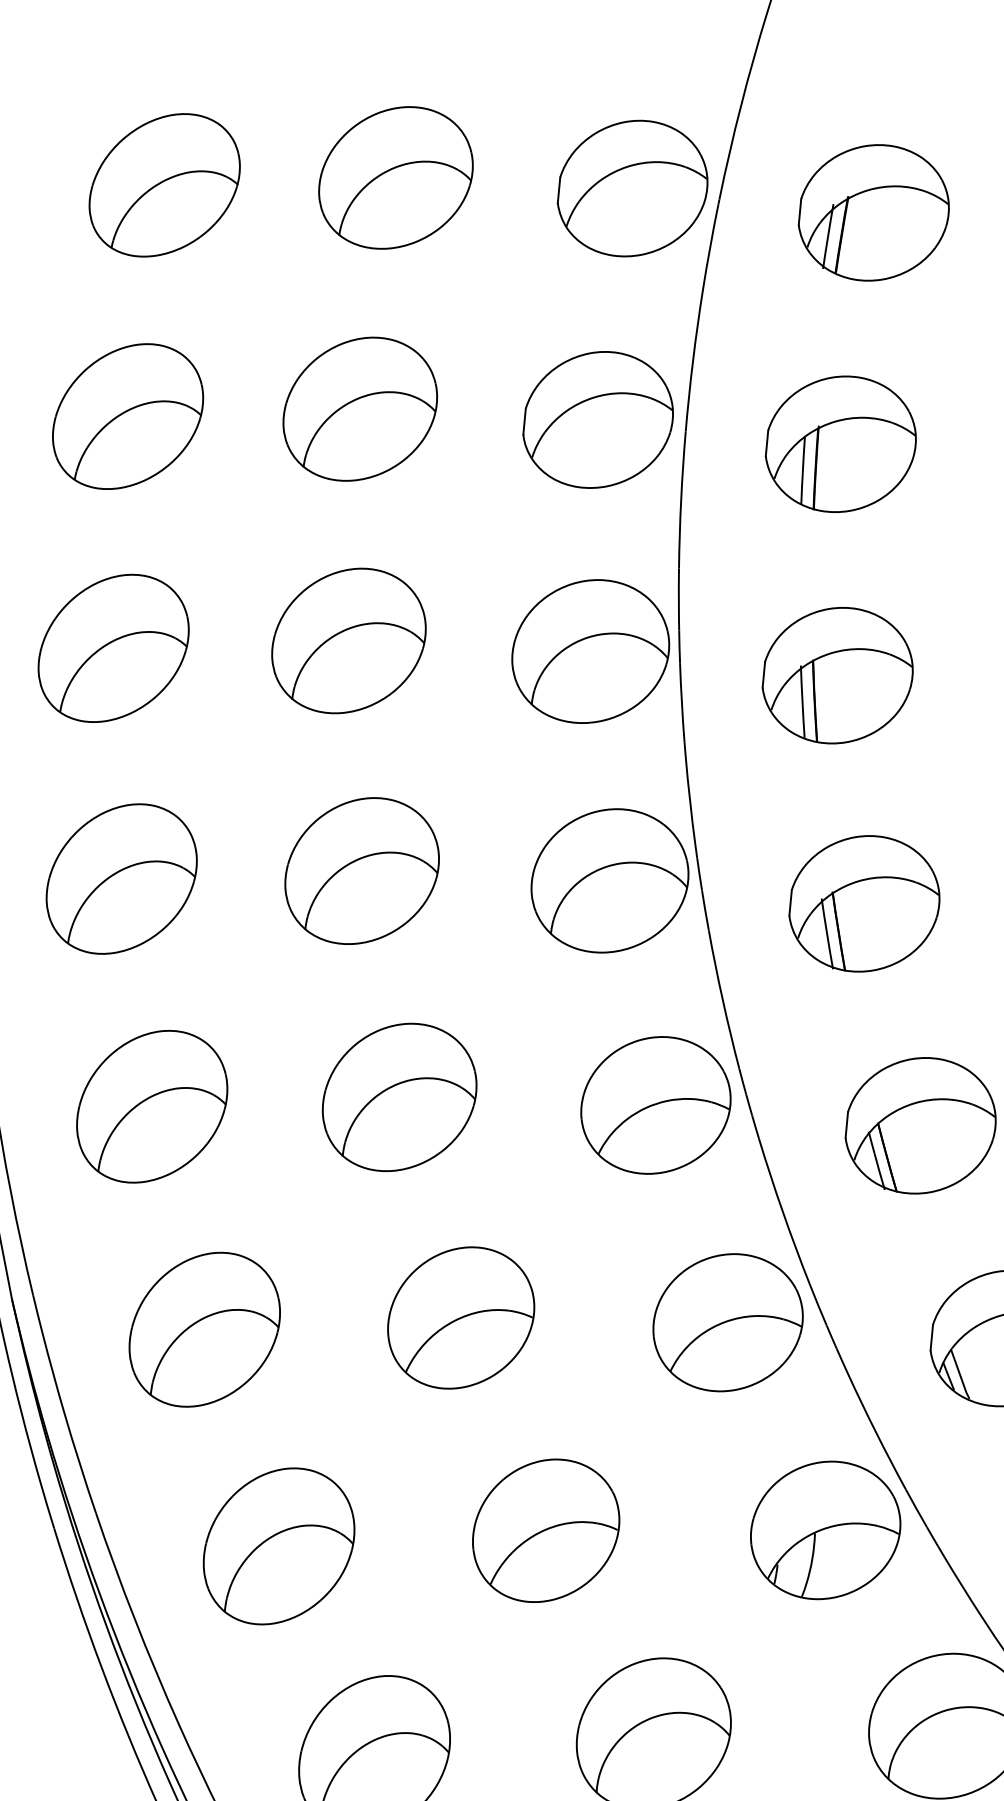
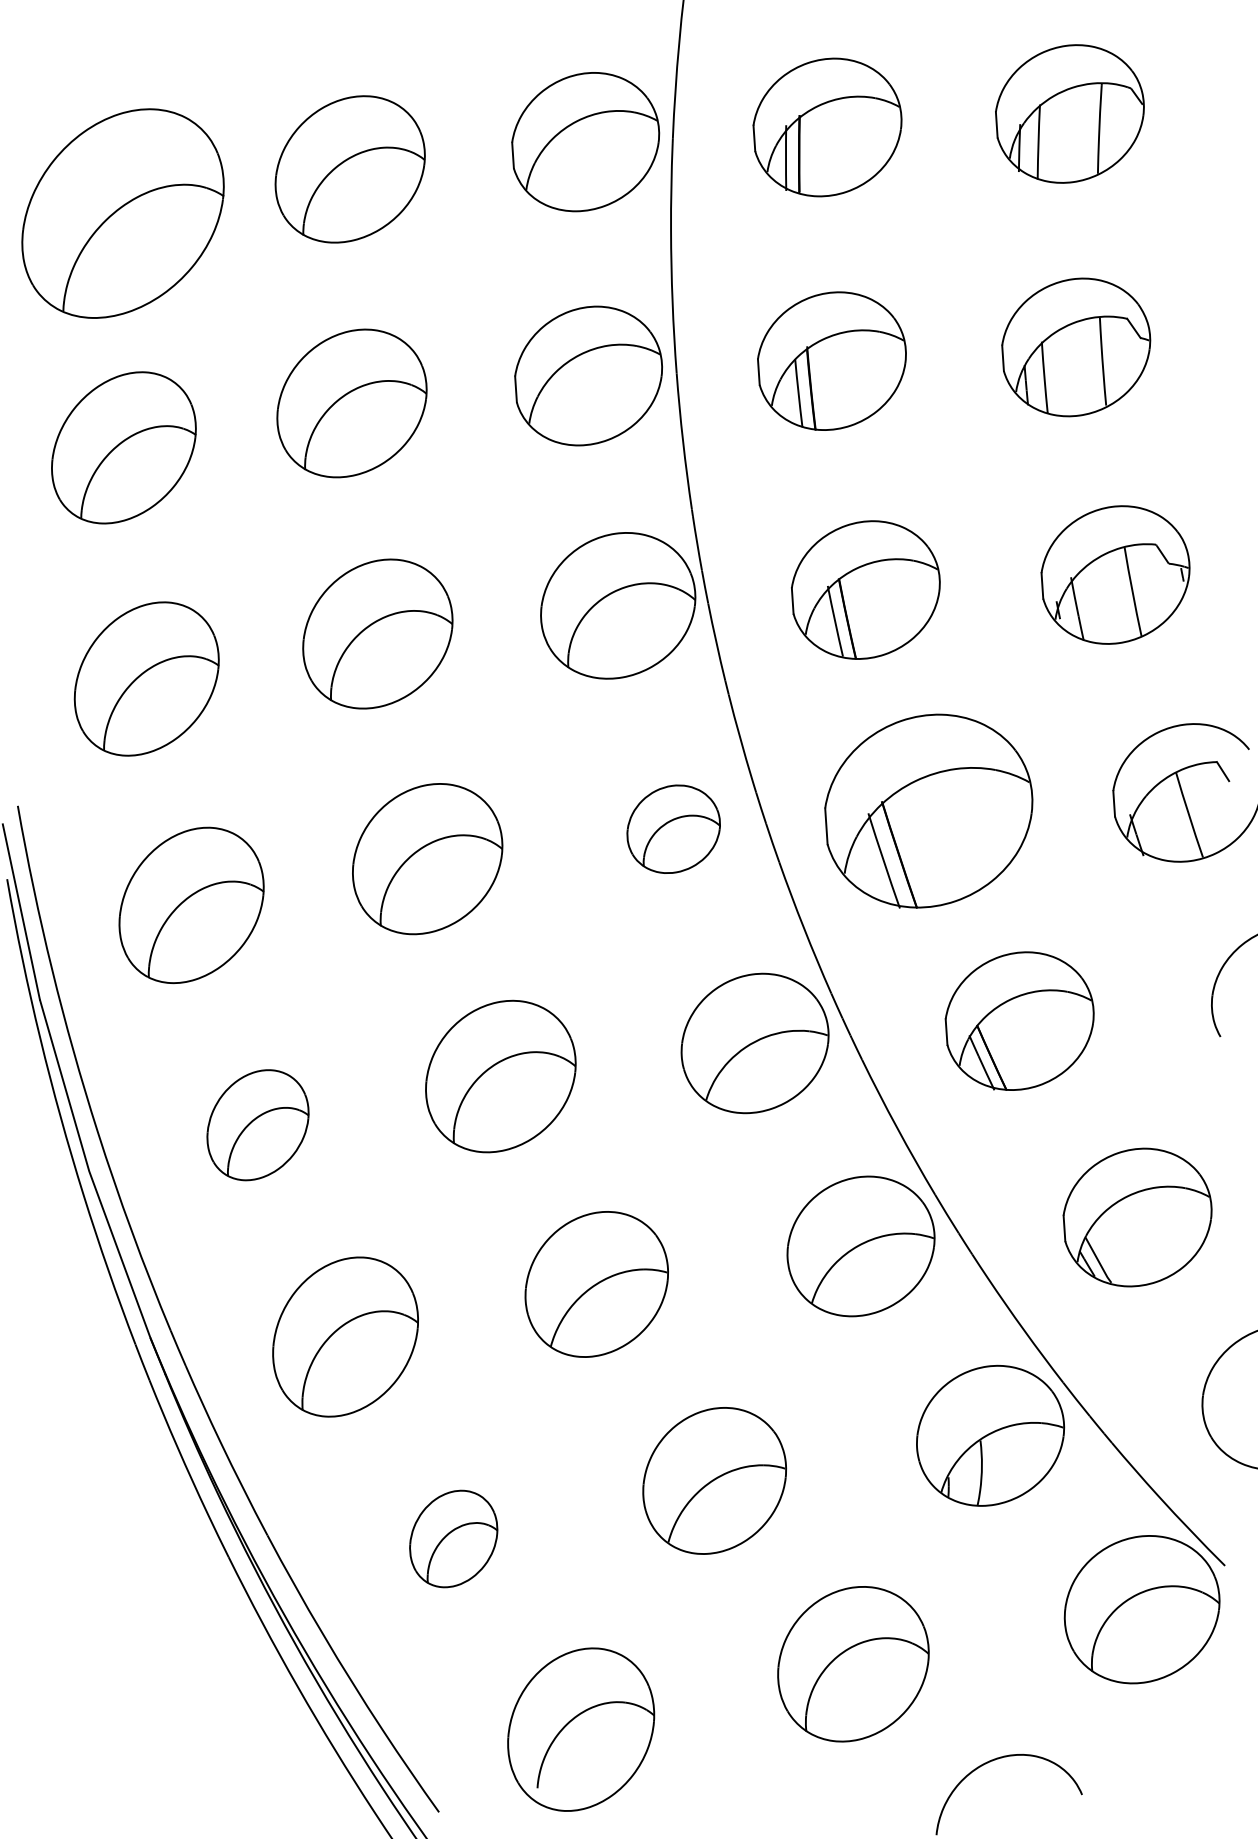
part: (165, 185) -> (123, 213), size x1.4
part: (609, 881) -> (673, 829), size x0.6
part: (864, 903) -> (928, 810), size x1.4
part: (151, 1105) -> (257, 1124), size x0.7
part: (279, 1546) -> (453, 1538), size x0.6

